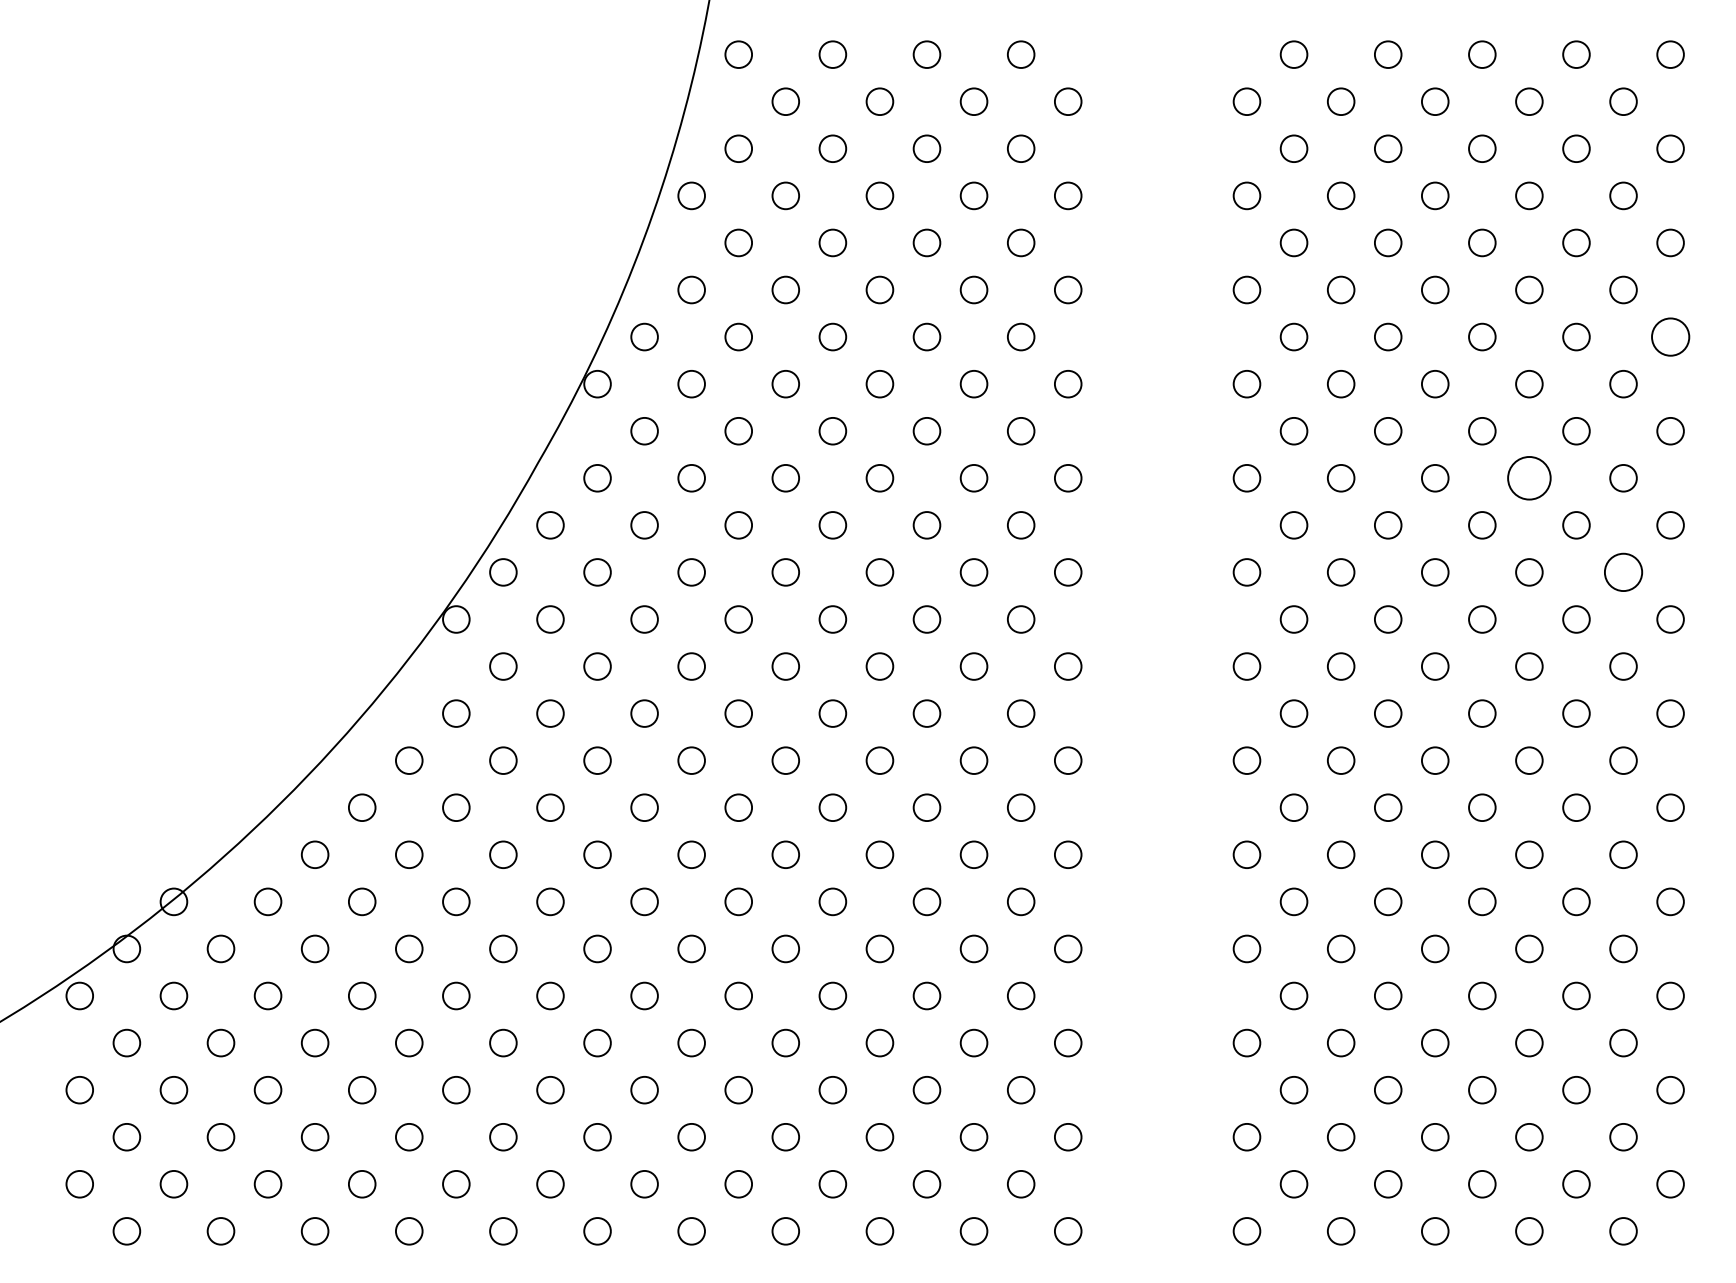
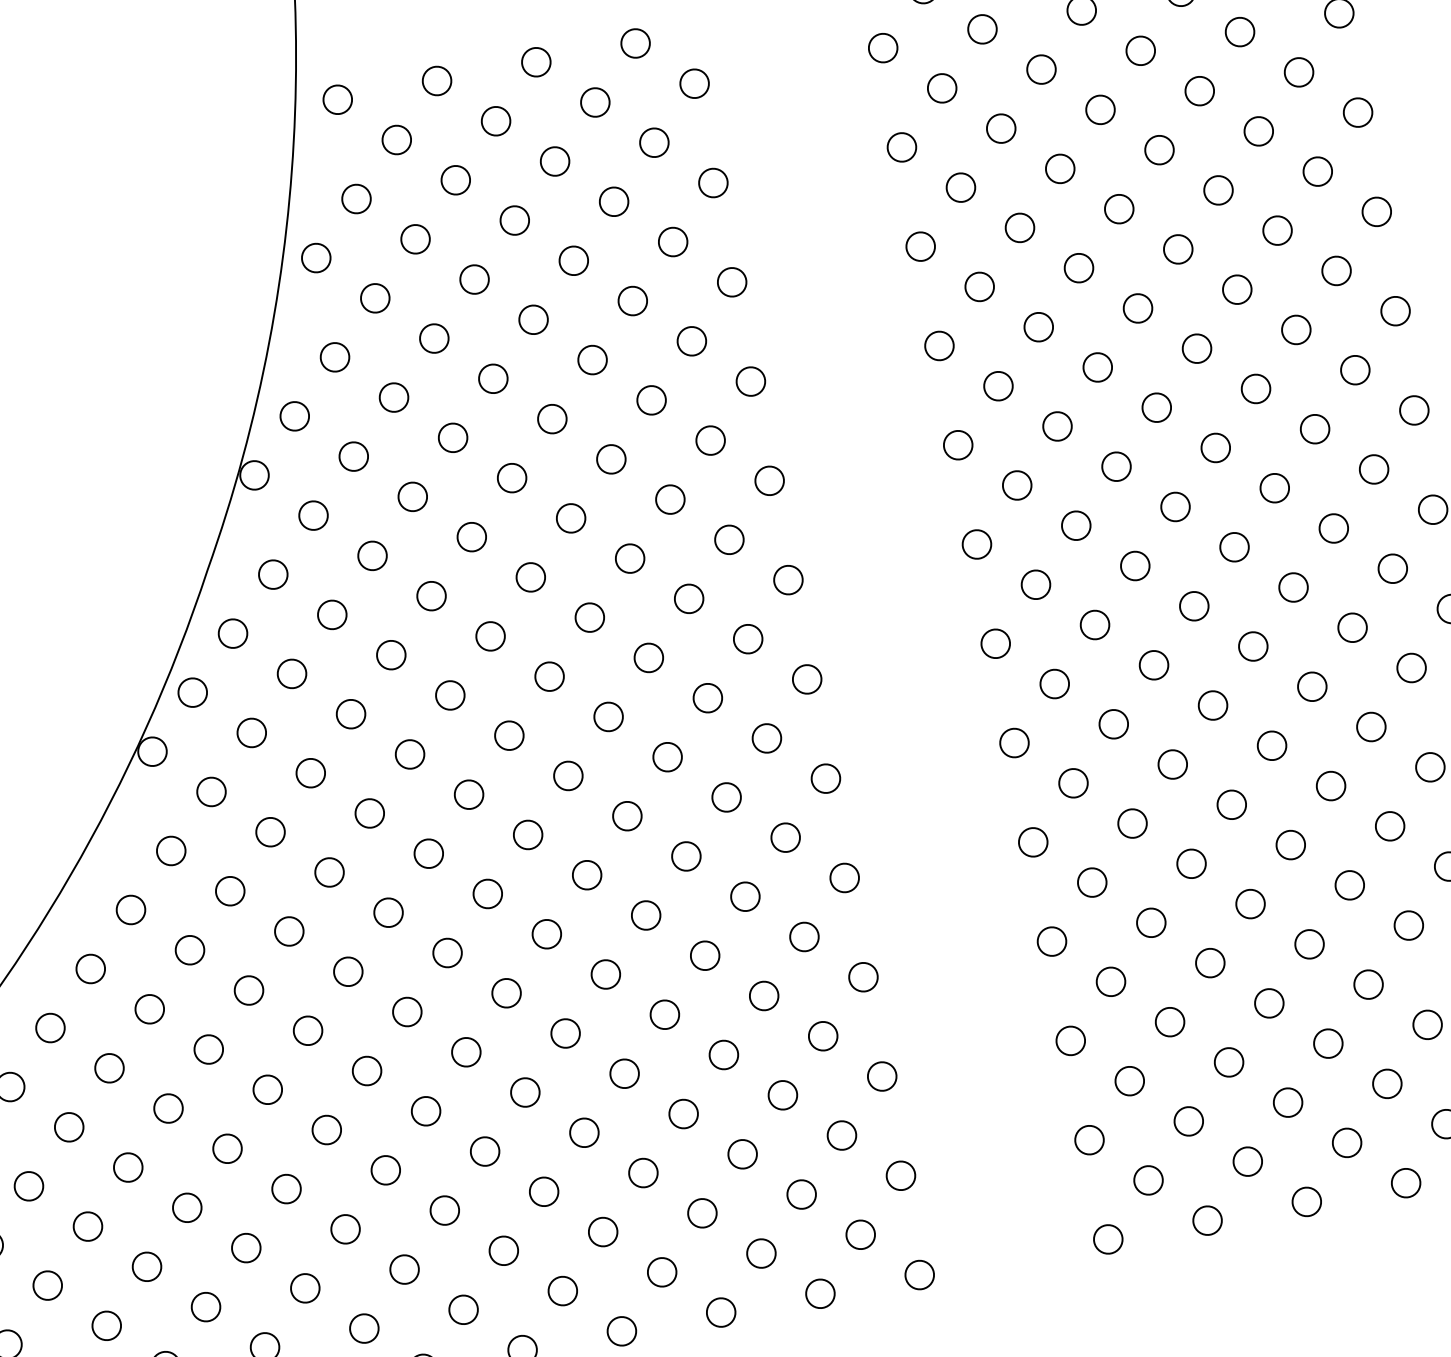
circle: (1670, 336) -> (1376, 211), size x0.71
circle: (1529, 477) -> (1256, 388), size x0.62
circle: (1623, 572) -> (1374, 469), size x0.71

